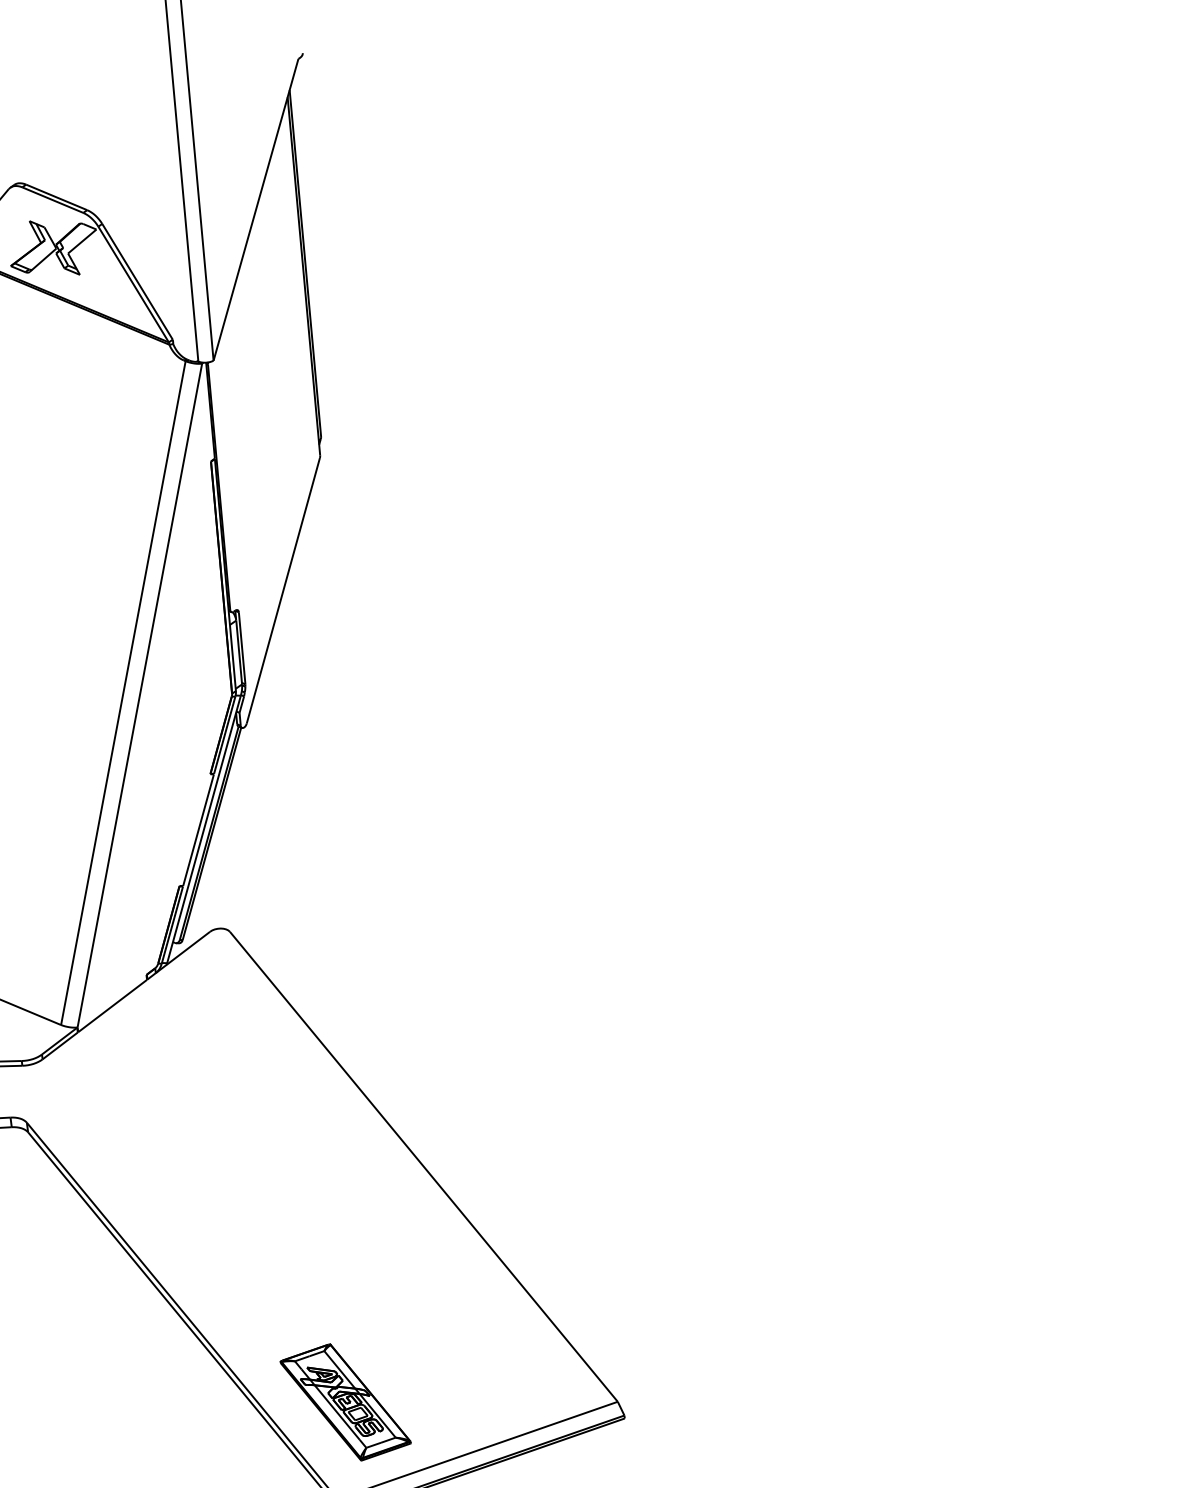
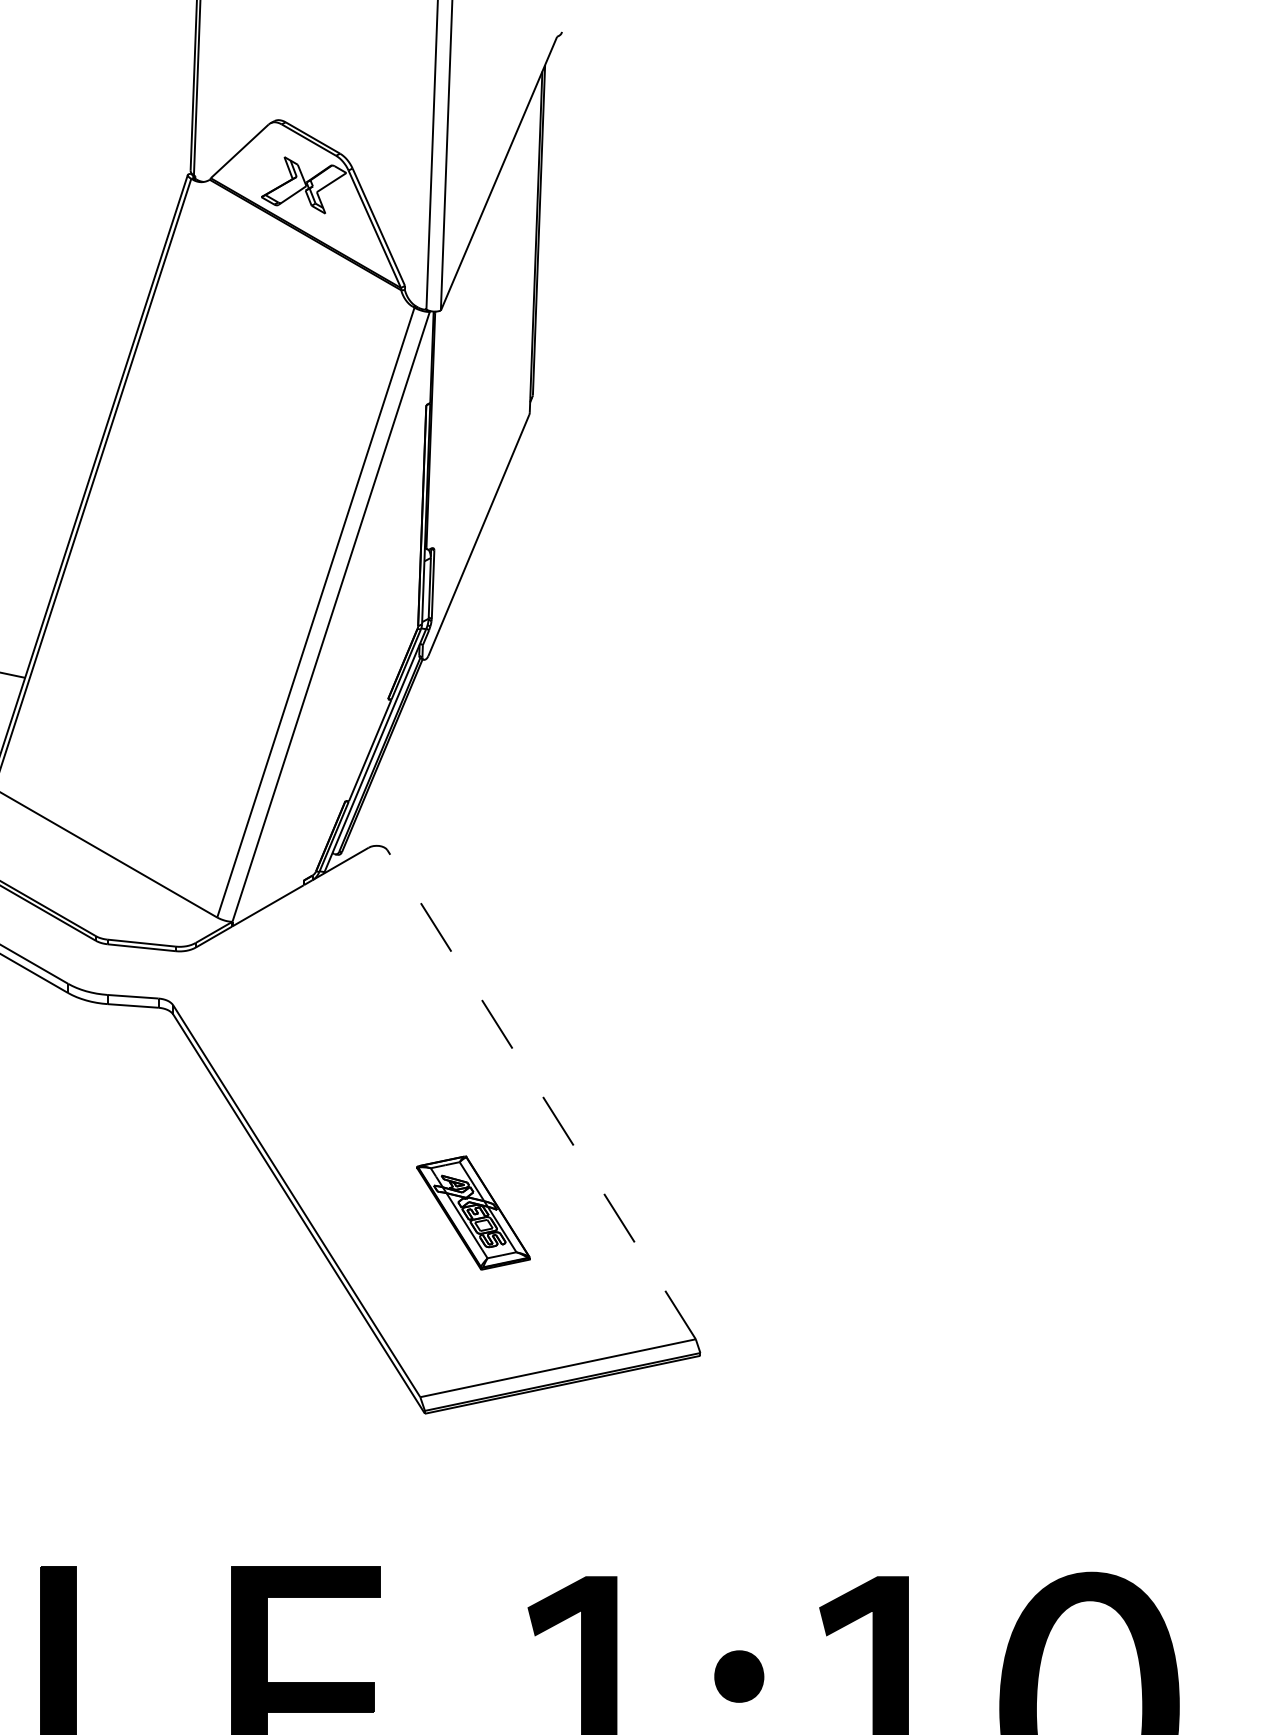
line: (423, 1166) -> (541, 1094), solid -> dashed
part: (345, 1401) -> (473, 1212), moved

